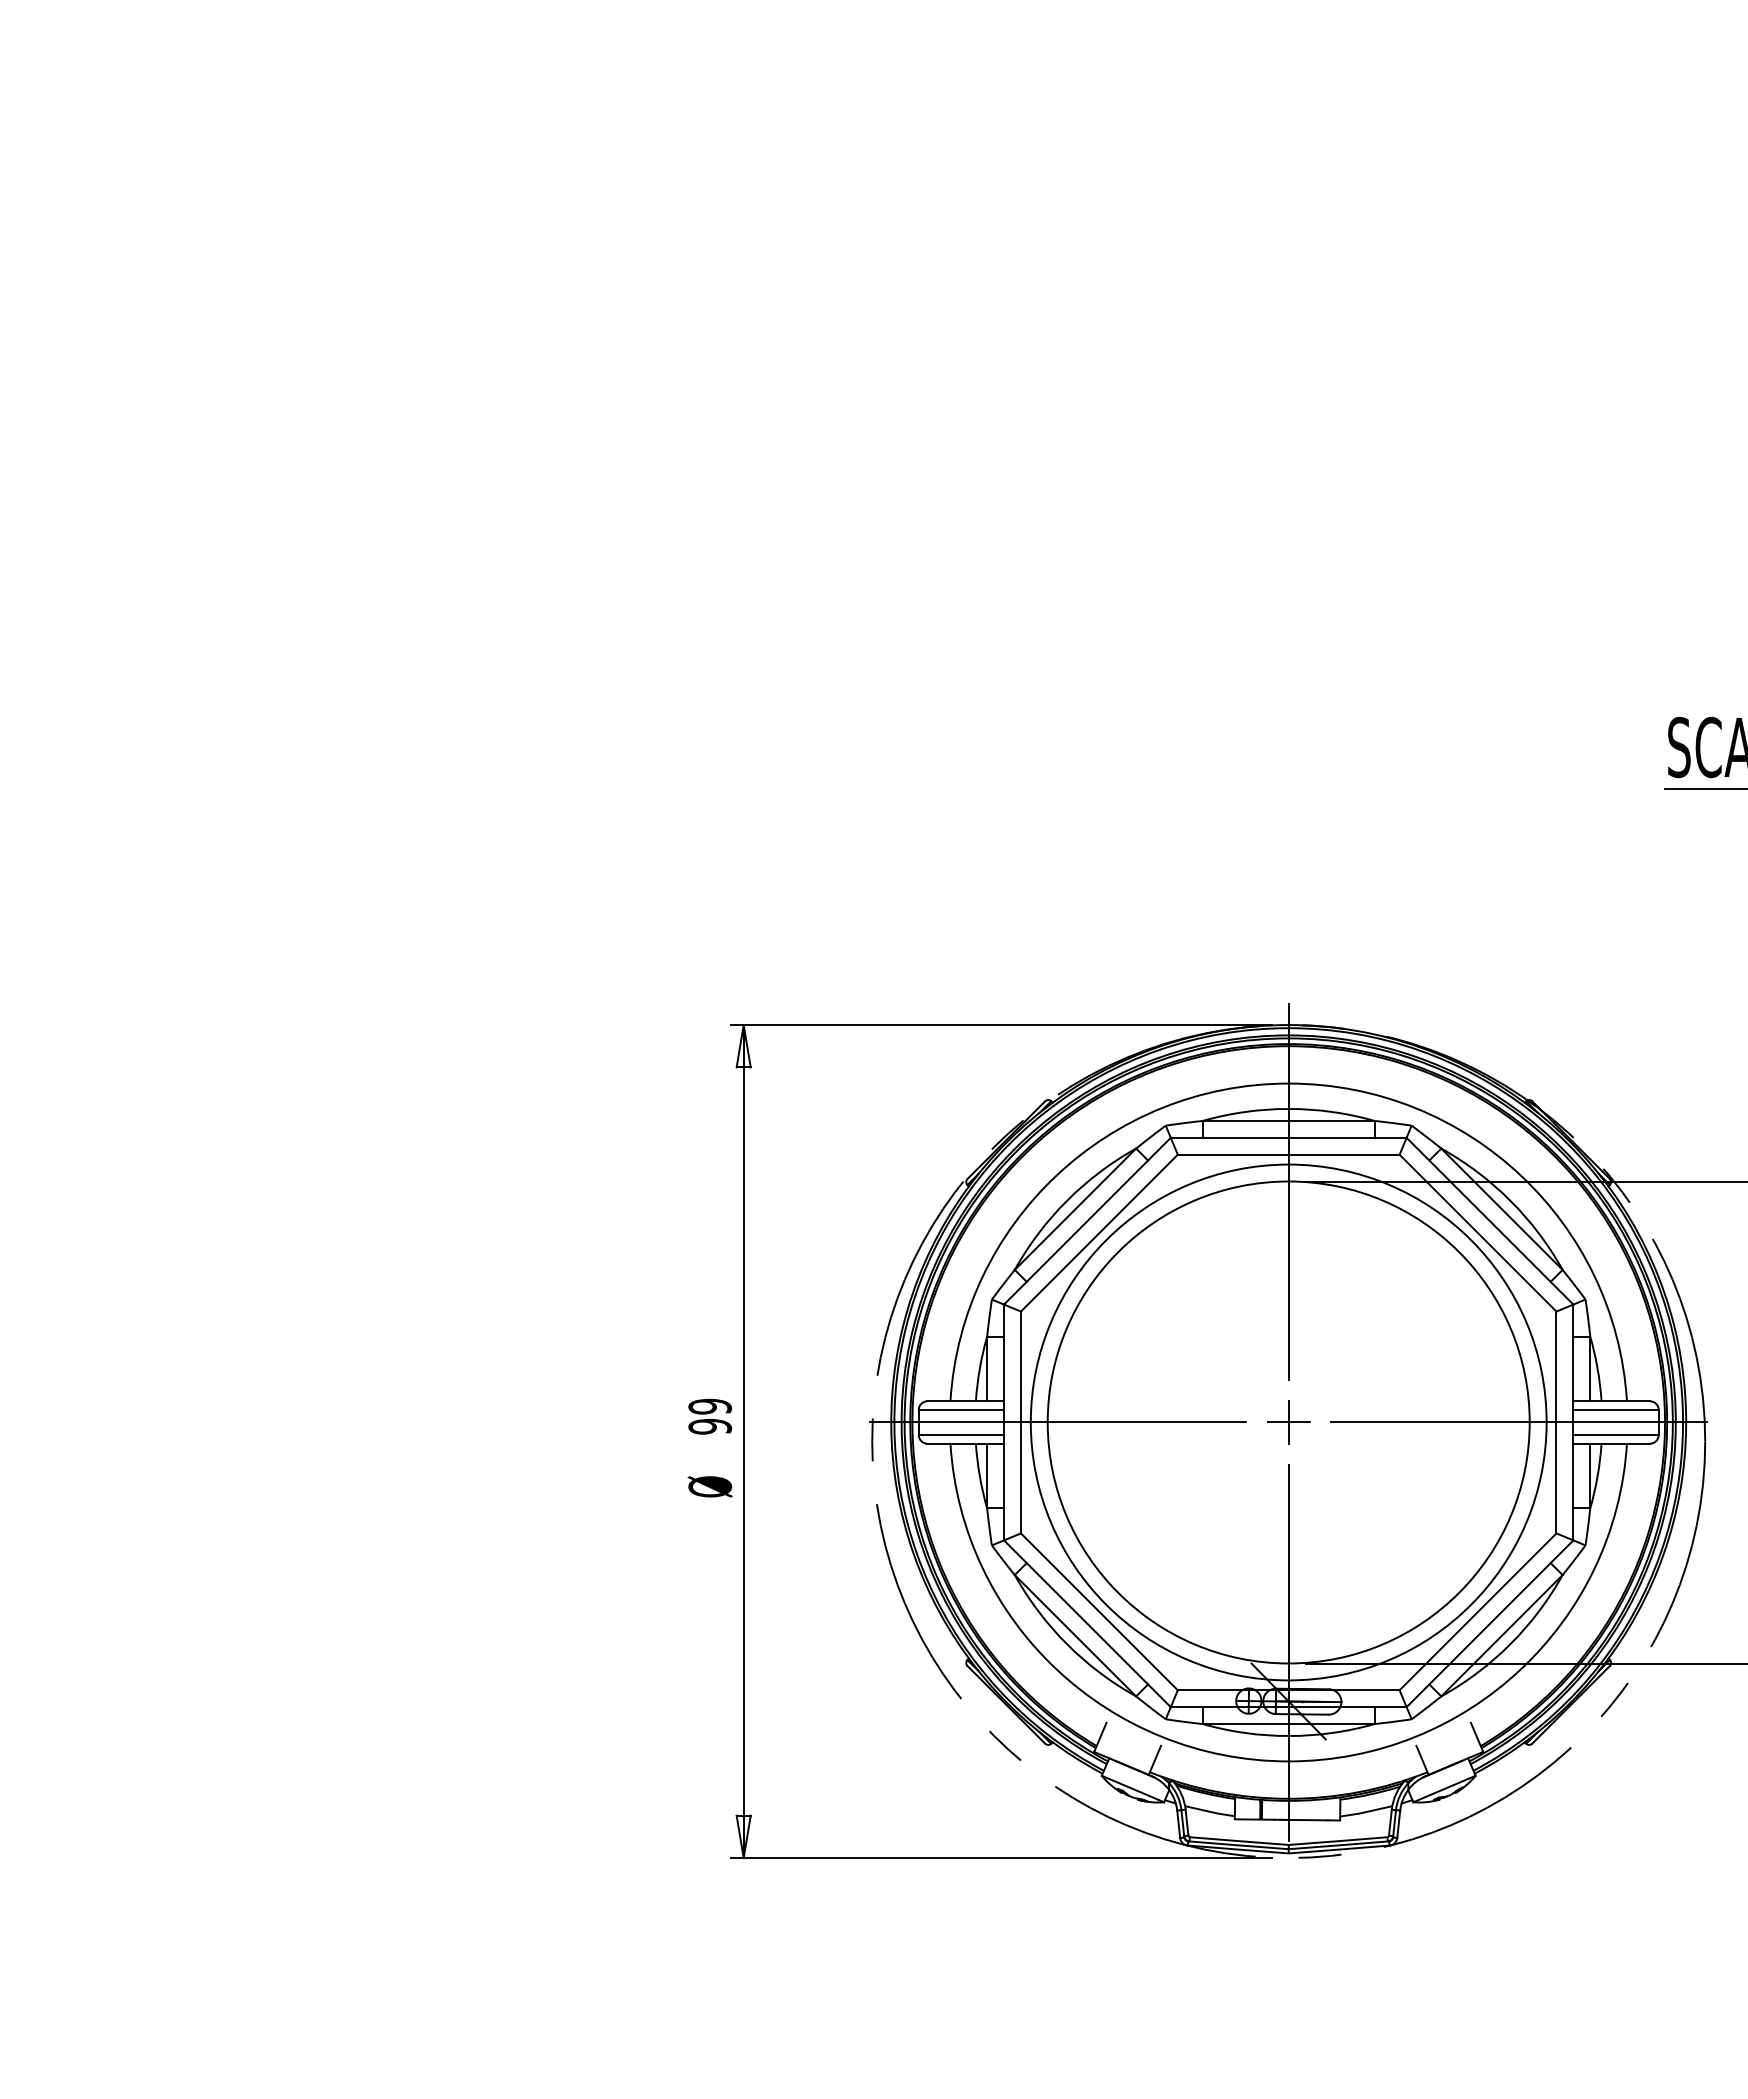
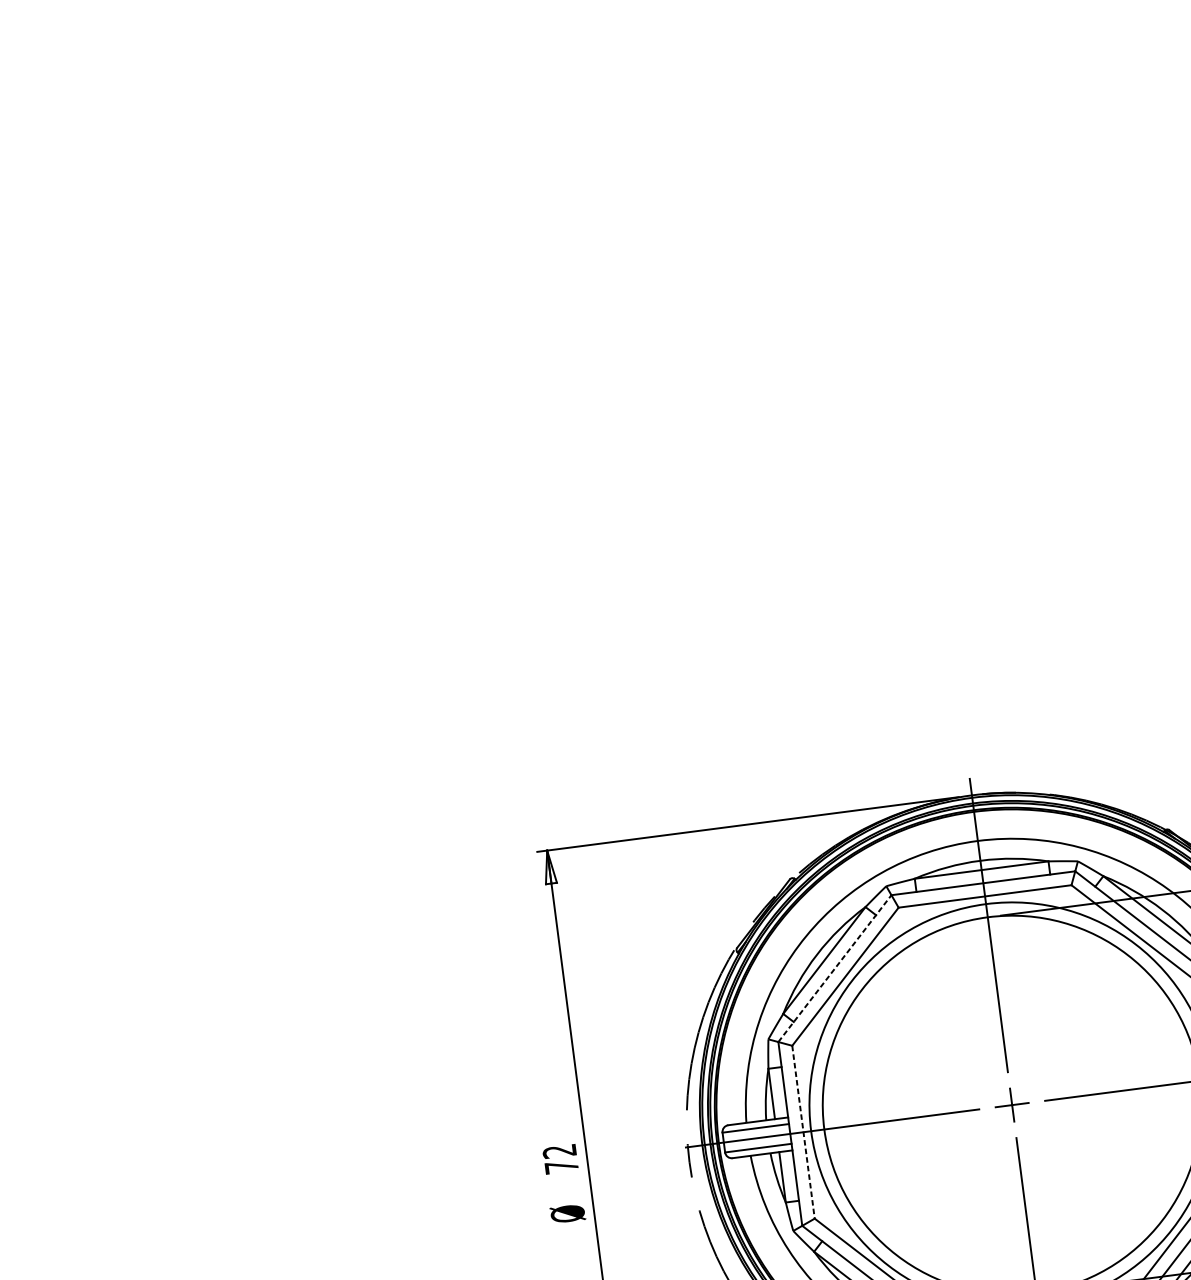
line: (1087, 1221) -> (835, 968), solid -> dashed
text: (710, 1416) -> (560, 1158), 99 -> 72
line: (1020, 1422) -> (803, 1132), solid -> dashed

